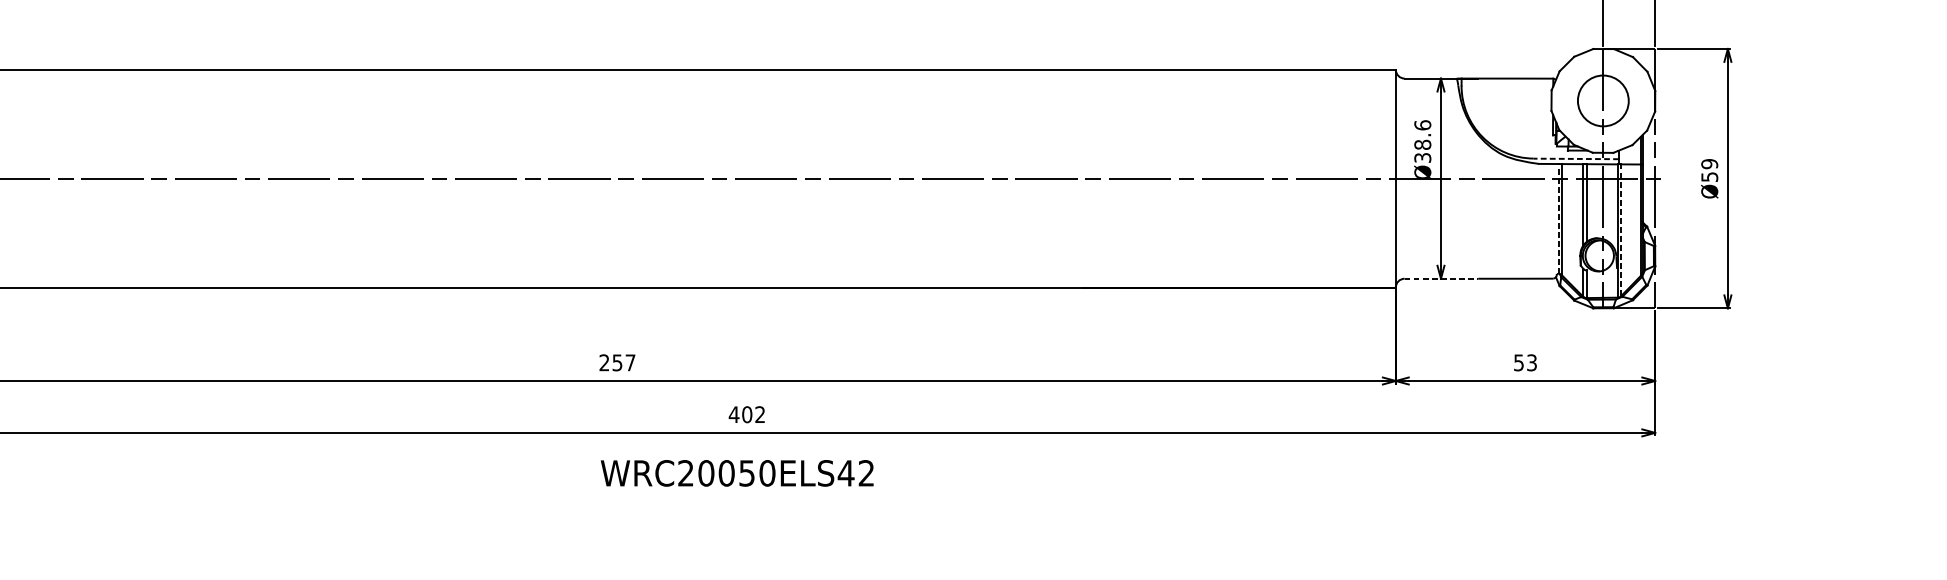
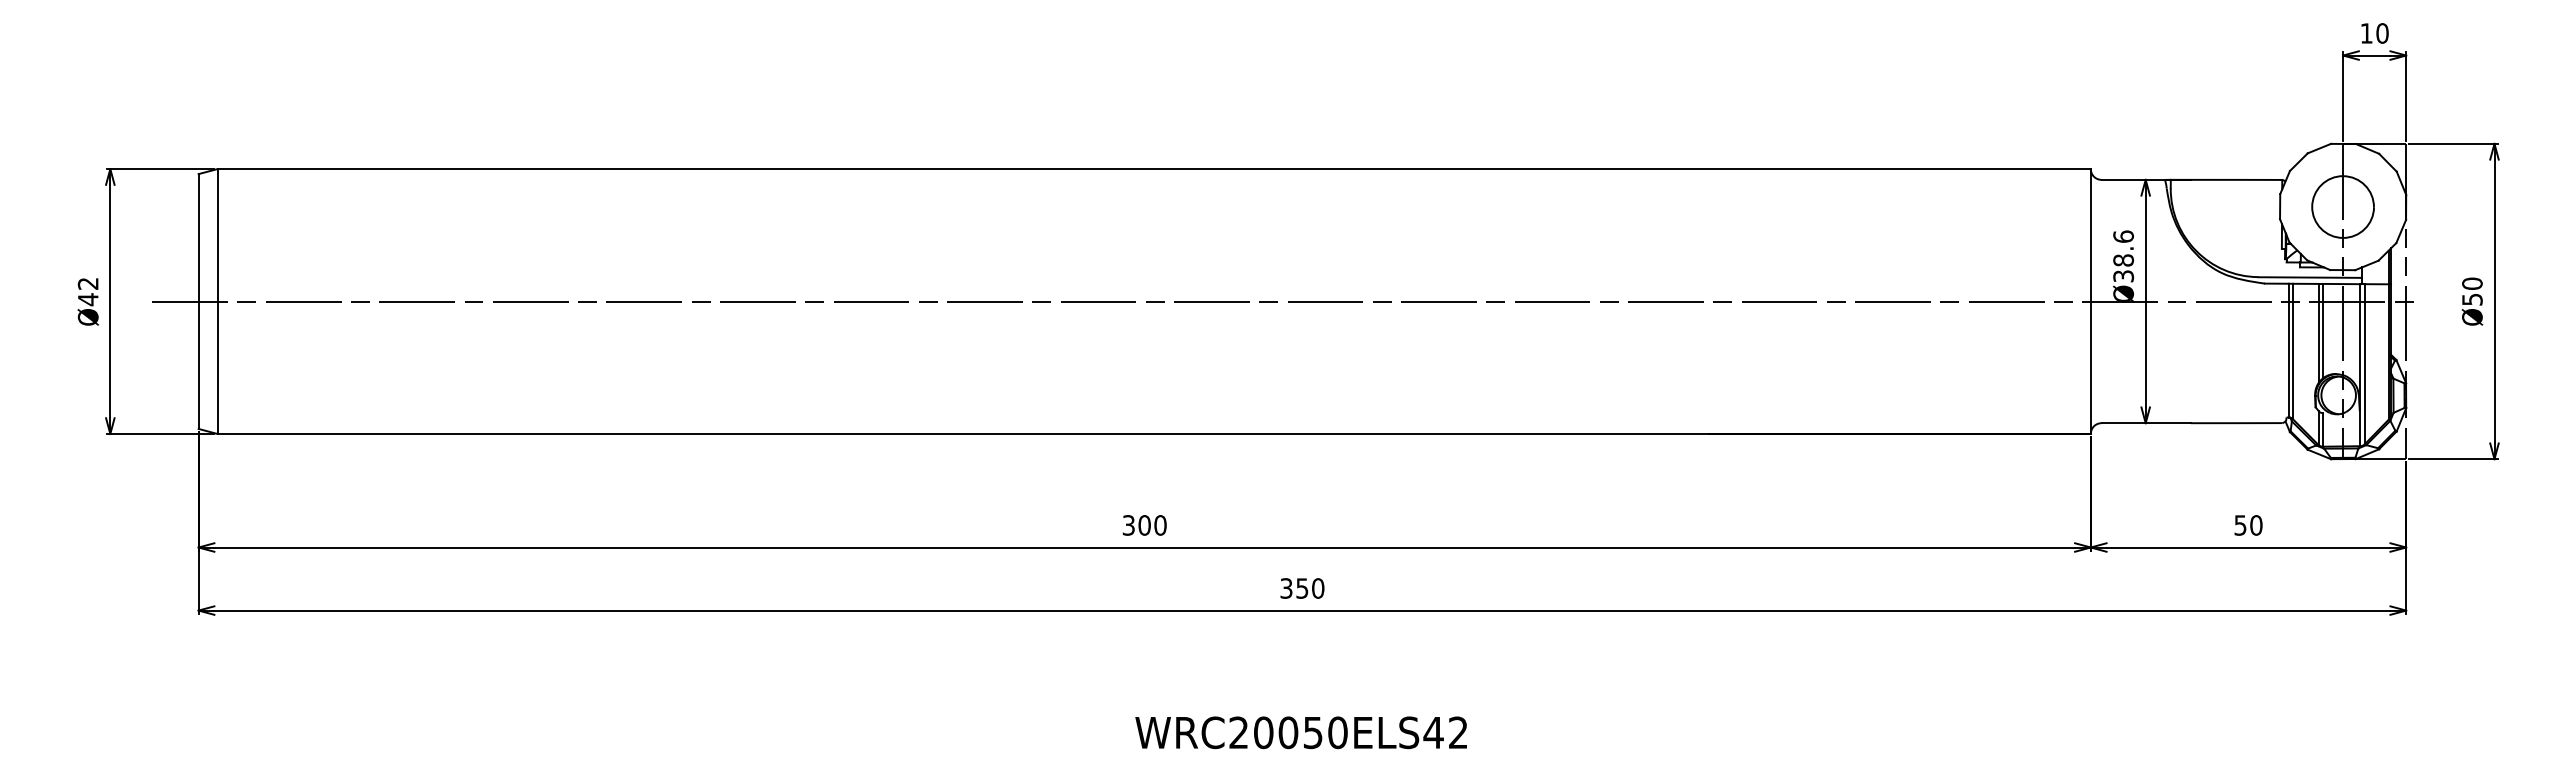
line: (1576, 158) -> (2310, 277), dashed -> solid
text: (1709, 163) -> (2472, 283), Ø59 -> Ø50
line: (1558, 218) -> (2288, 350), dashed -> solid
line: (1620, 229) -> (2364, 363), dashed -> solid
line: (1441, 278) -> (2146, 423), dashed -> solid
text: (617, 362) -> (1144, 525), 257 -> 300
text: (1532, 362) -> (2256, 525), 53 -> 50
text: (746, 414) -> (1301, 588), 402 -> 350
text: (736, 473) -> (1300, 732), moved

